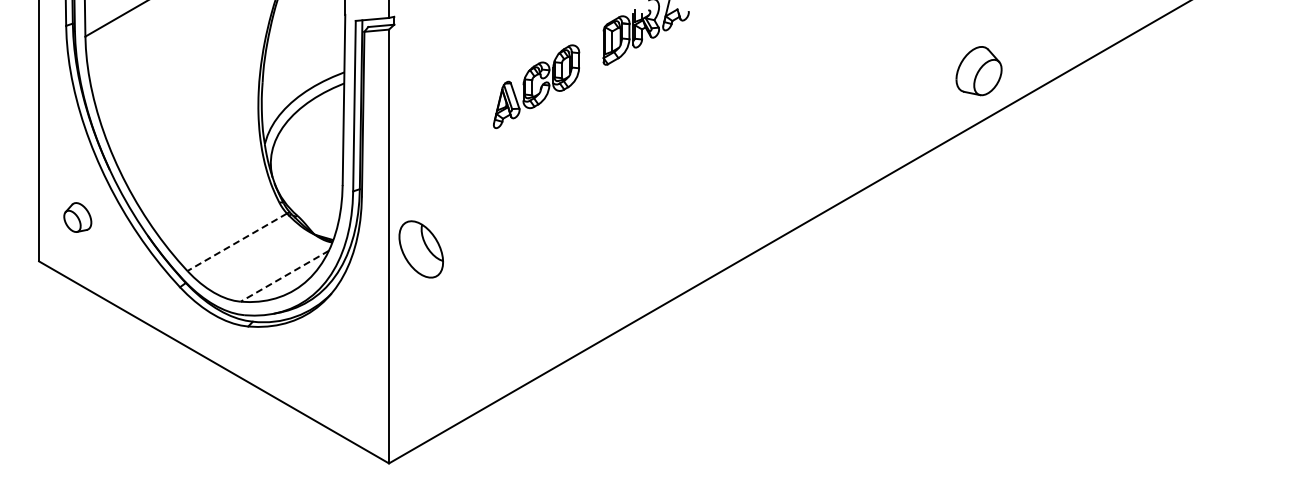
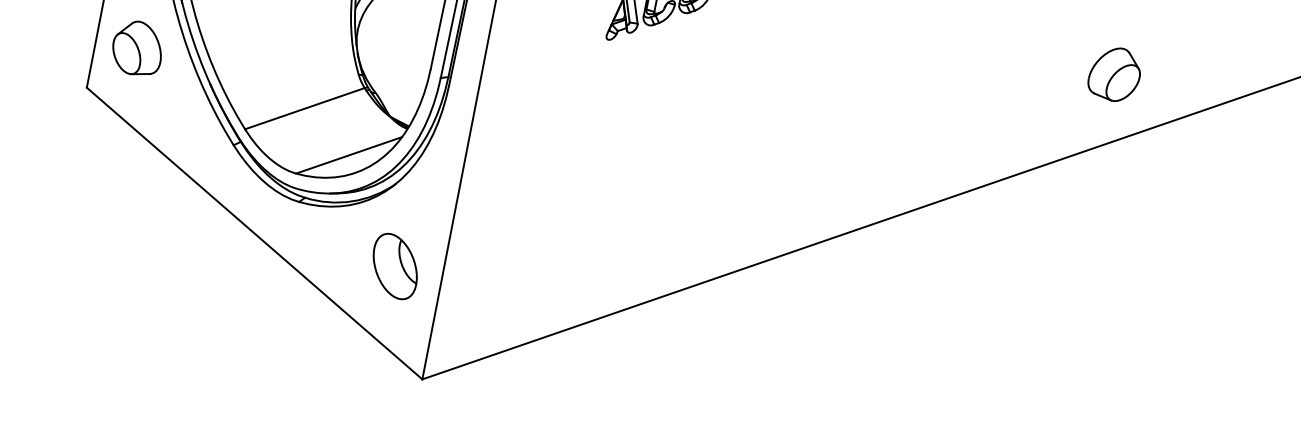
part: (978, 71) -> (1114, 74), moved
part: (77, 217) -> (137, 48), size x1.67
line: (236, 242) -> (304, 108), dashed -> solid
part: (420, 249) -> (394, 266), moved
line: (284, 276) -> (348, 155), dashed -> solid

